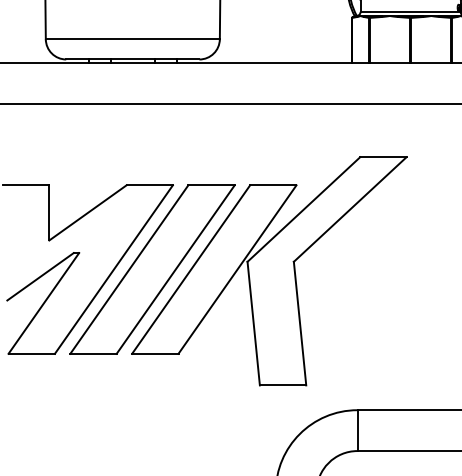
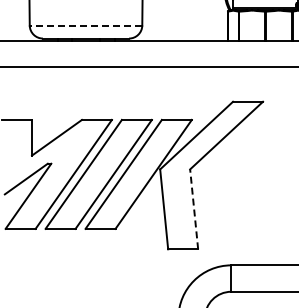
line: (132, 39) -> (85, 25), solid -> dashed
line: (300, 322) -> (194, 208), solid -> dashed

